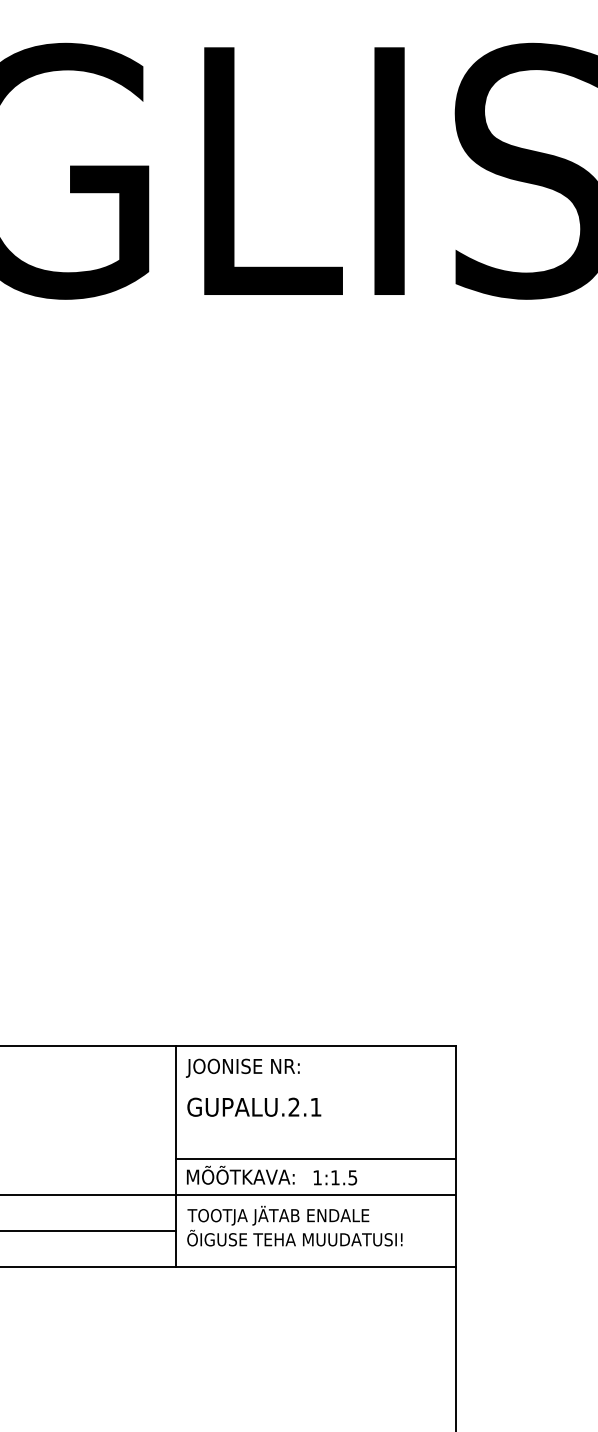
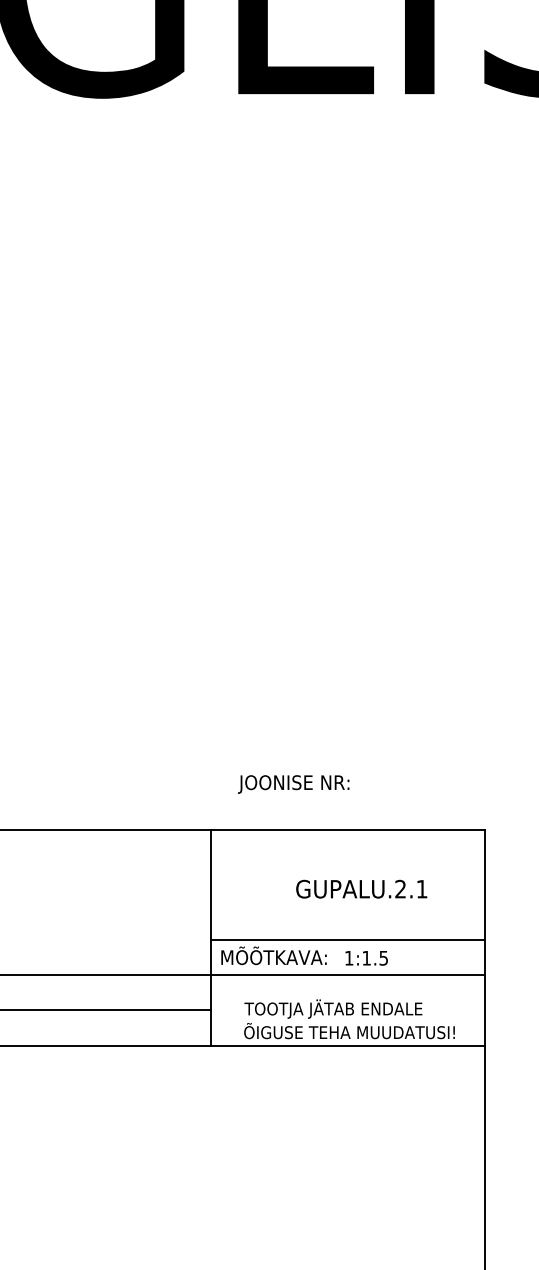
text: (242, 1067) -> (293, 783), moved
text: (254, 1106) -> (361, 888), moved
text: (294, 1225) -> (349, 1018), moved

